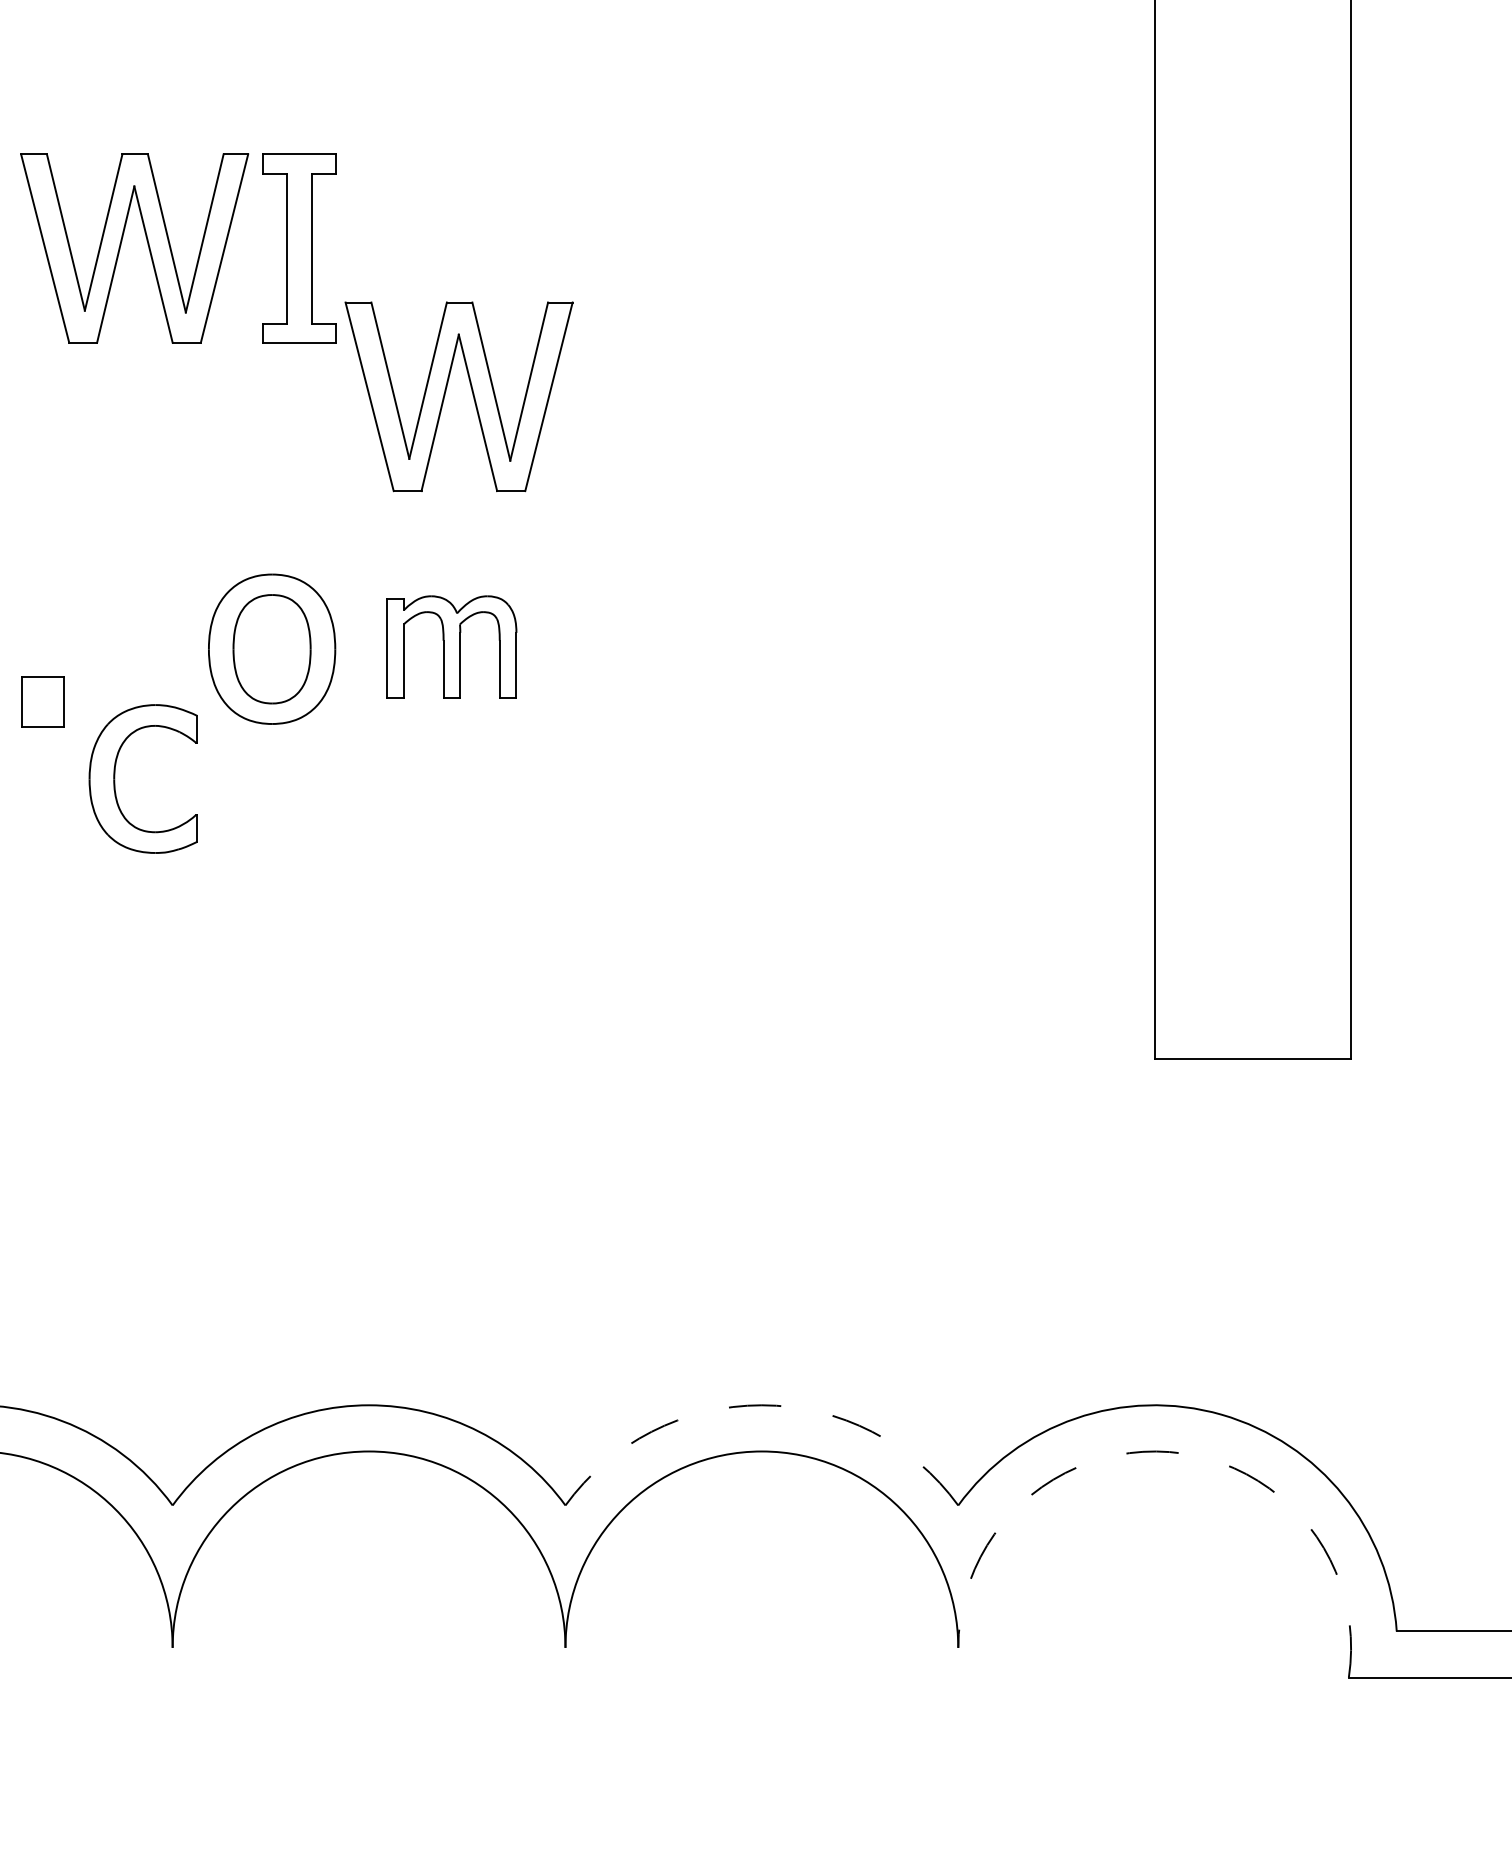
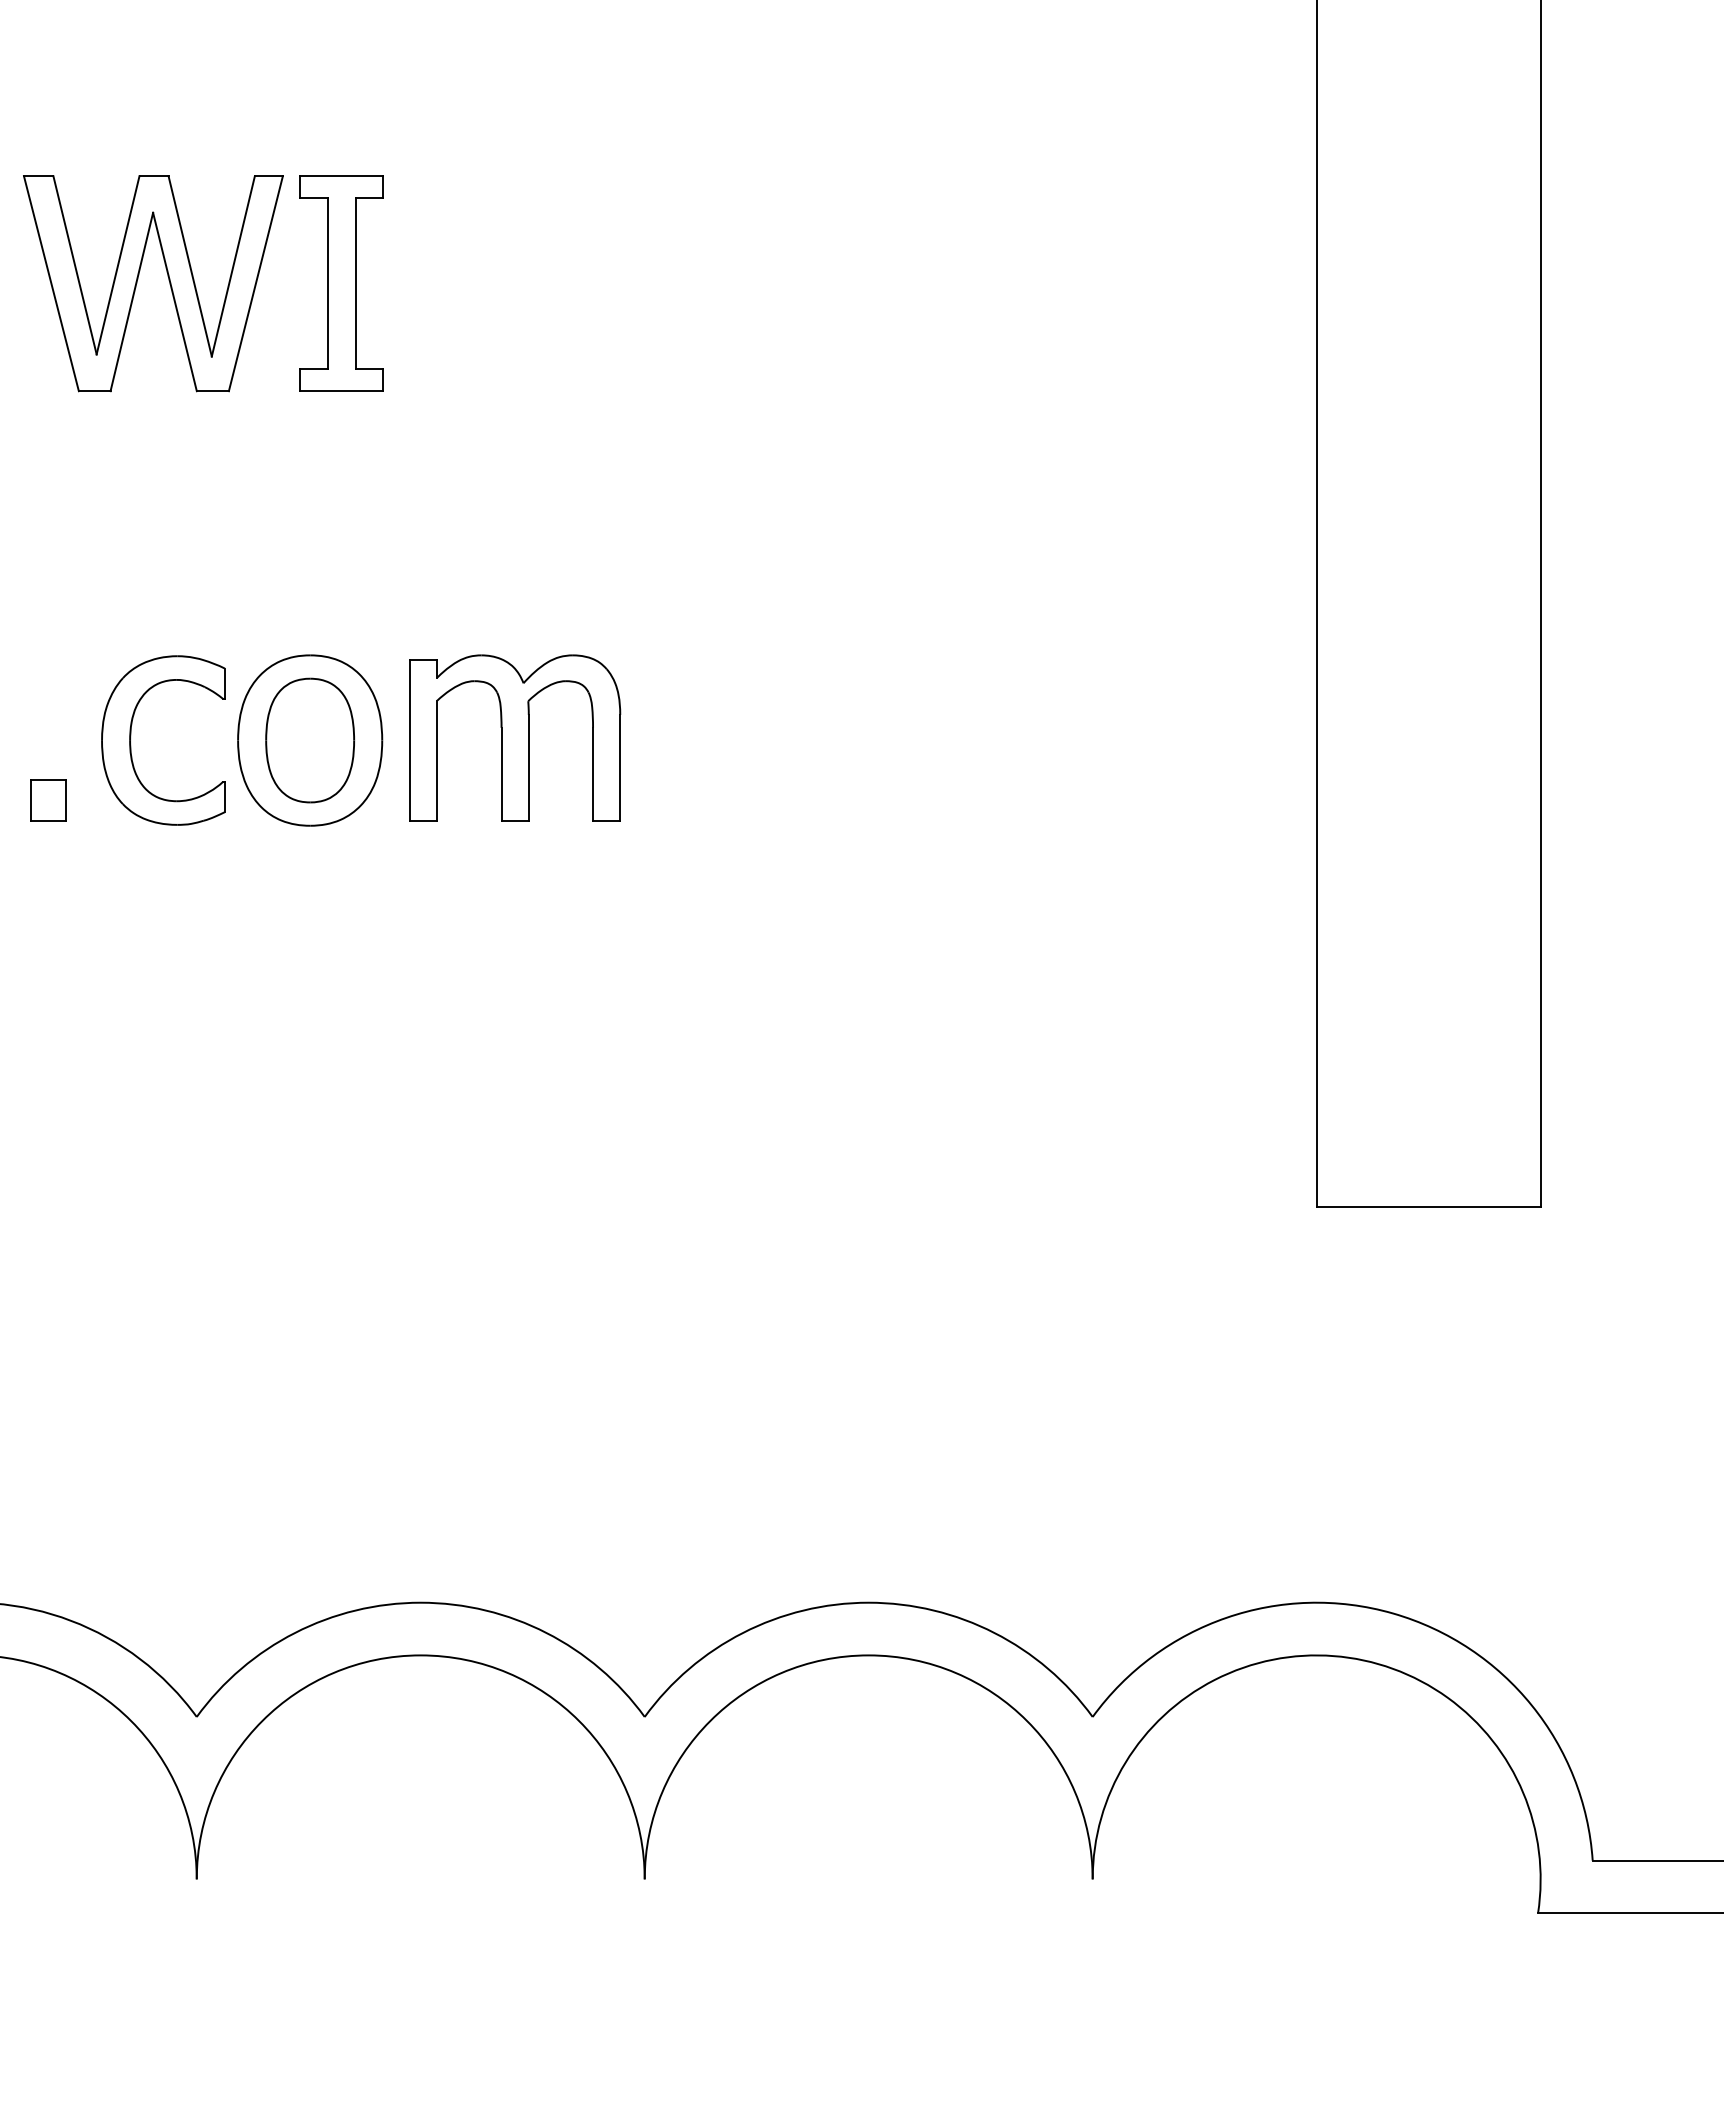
part: (472, 394) -> (538, 449), removed
part: (452, 646) -> (515, 737), size x1.43
part: (42, 701) -> (48, 800), size x0.71
part: (115, 775) -> (131, 736), moved
arc: (761, 1405) -> (868, 1602), dashed -> solid
arc: (1169, 1452) -> (1333, 1656), dashed -> solid

